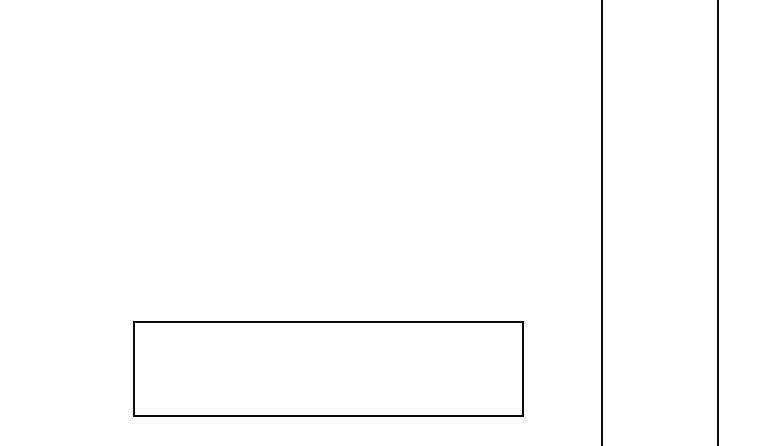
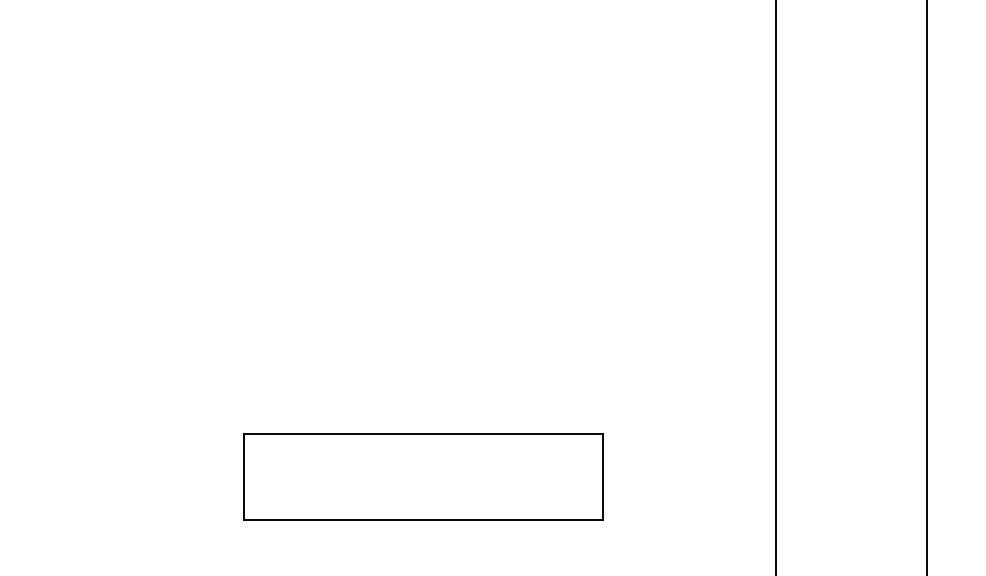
part: (328, 369) -> (423, 476), size x0.71

